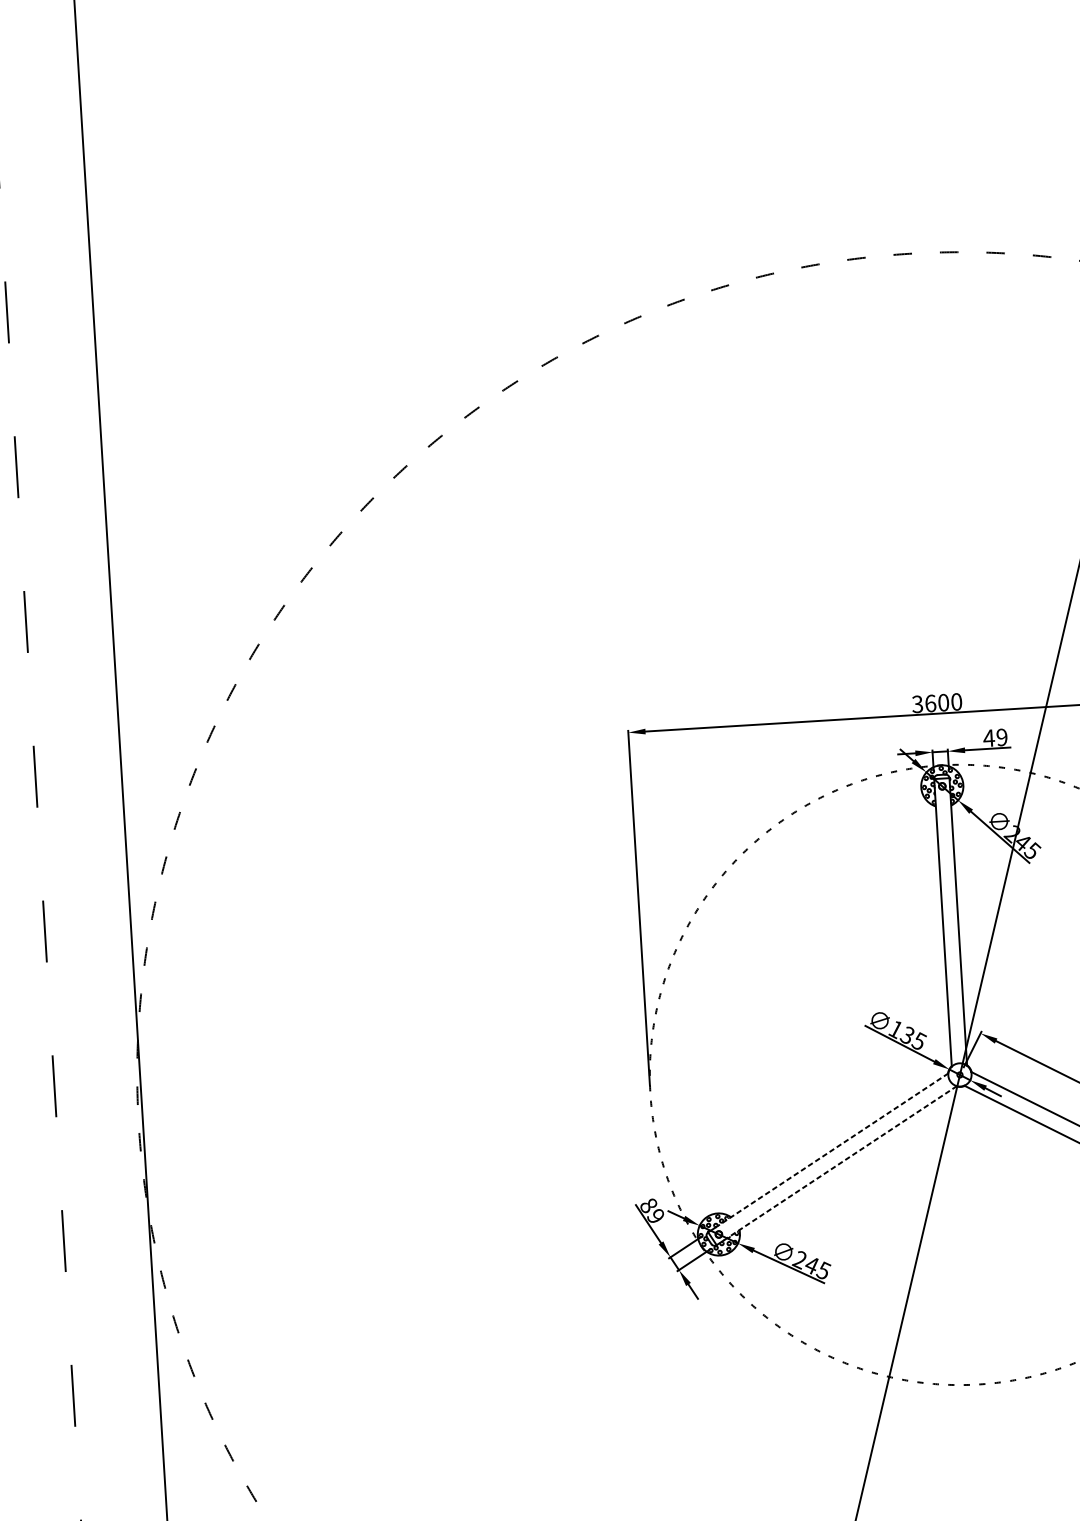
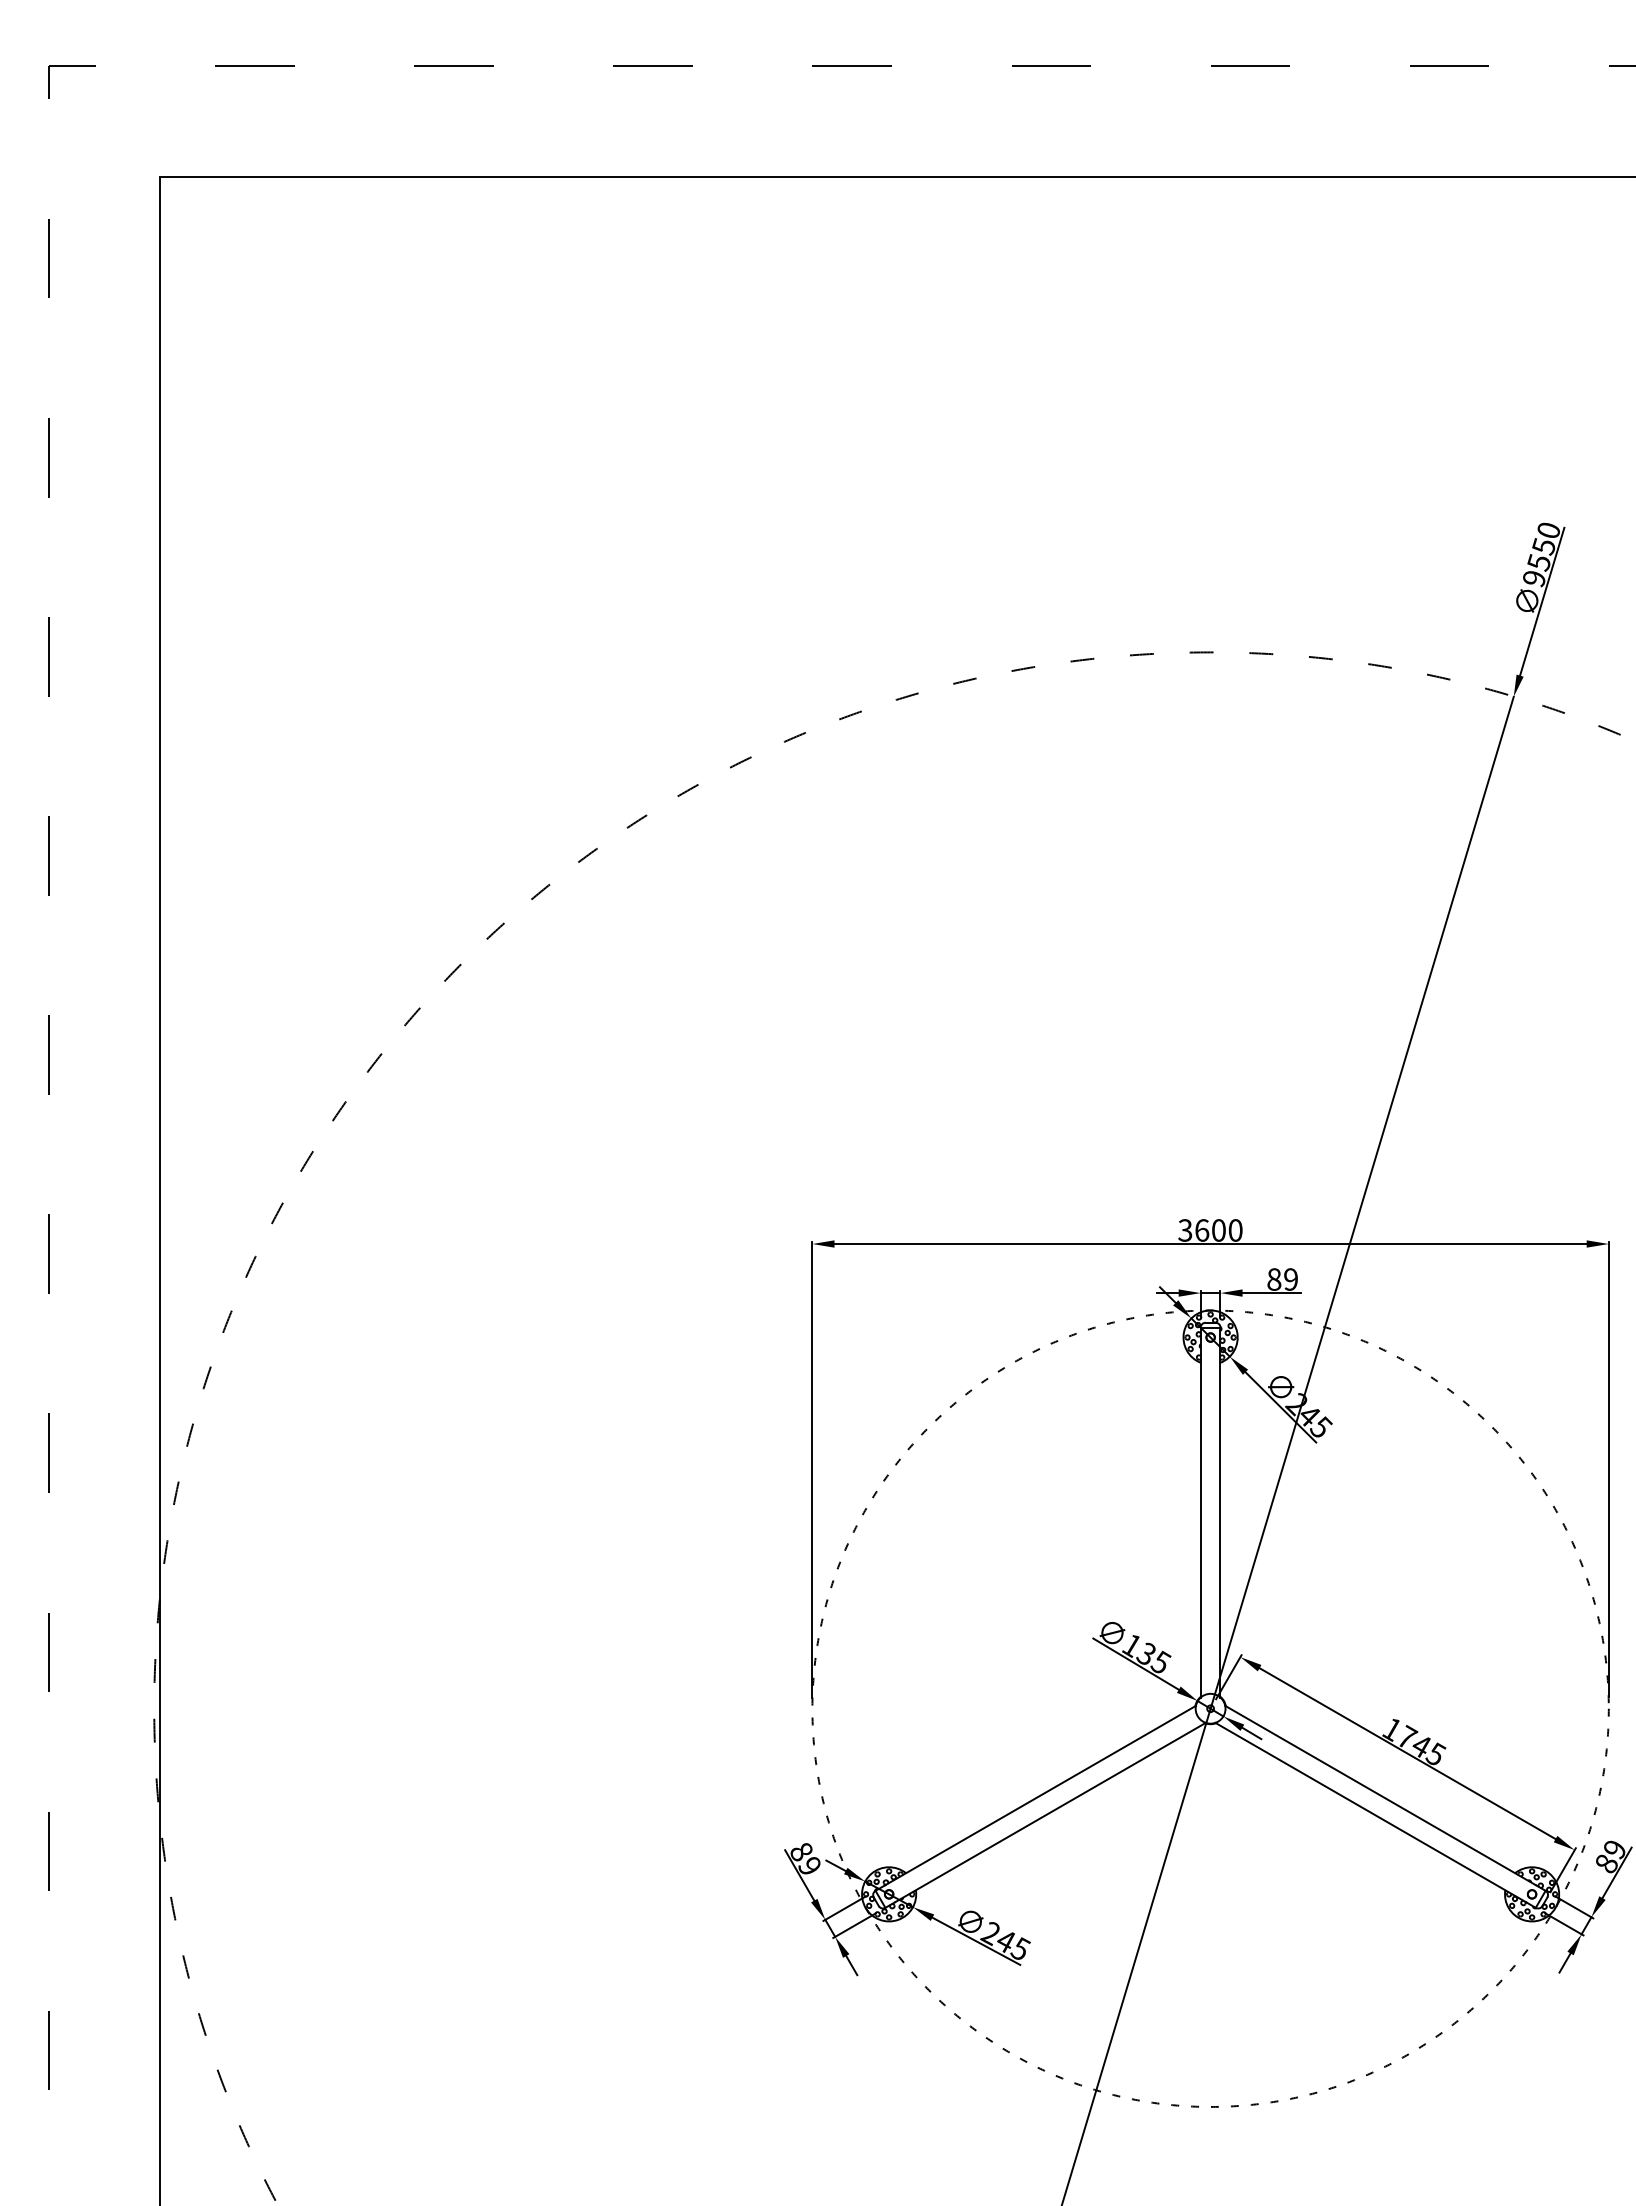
text: (988, 738) -> (1273, 1279), 49 -> 89
line: (831, 1150) -> (1040, 1795), dashed -> solid
line: (840, 1163) -> (1050, 1812), dashed -> solid

